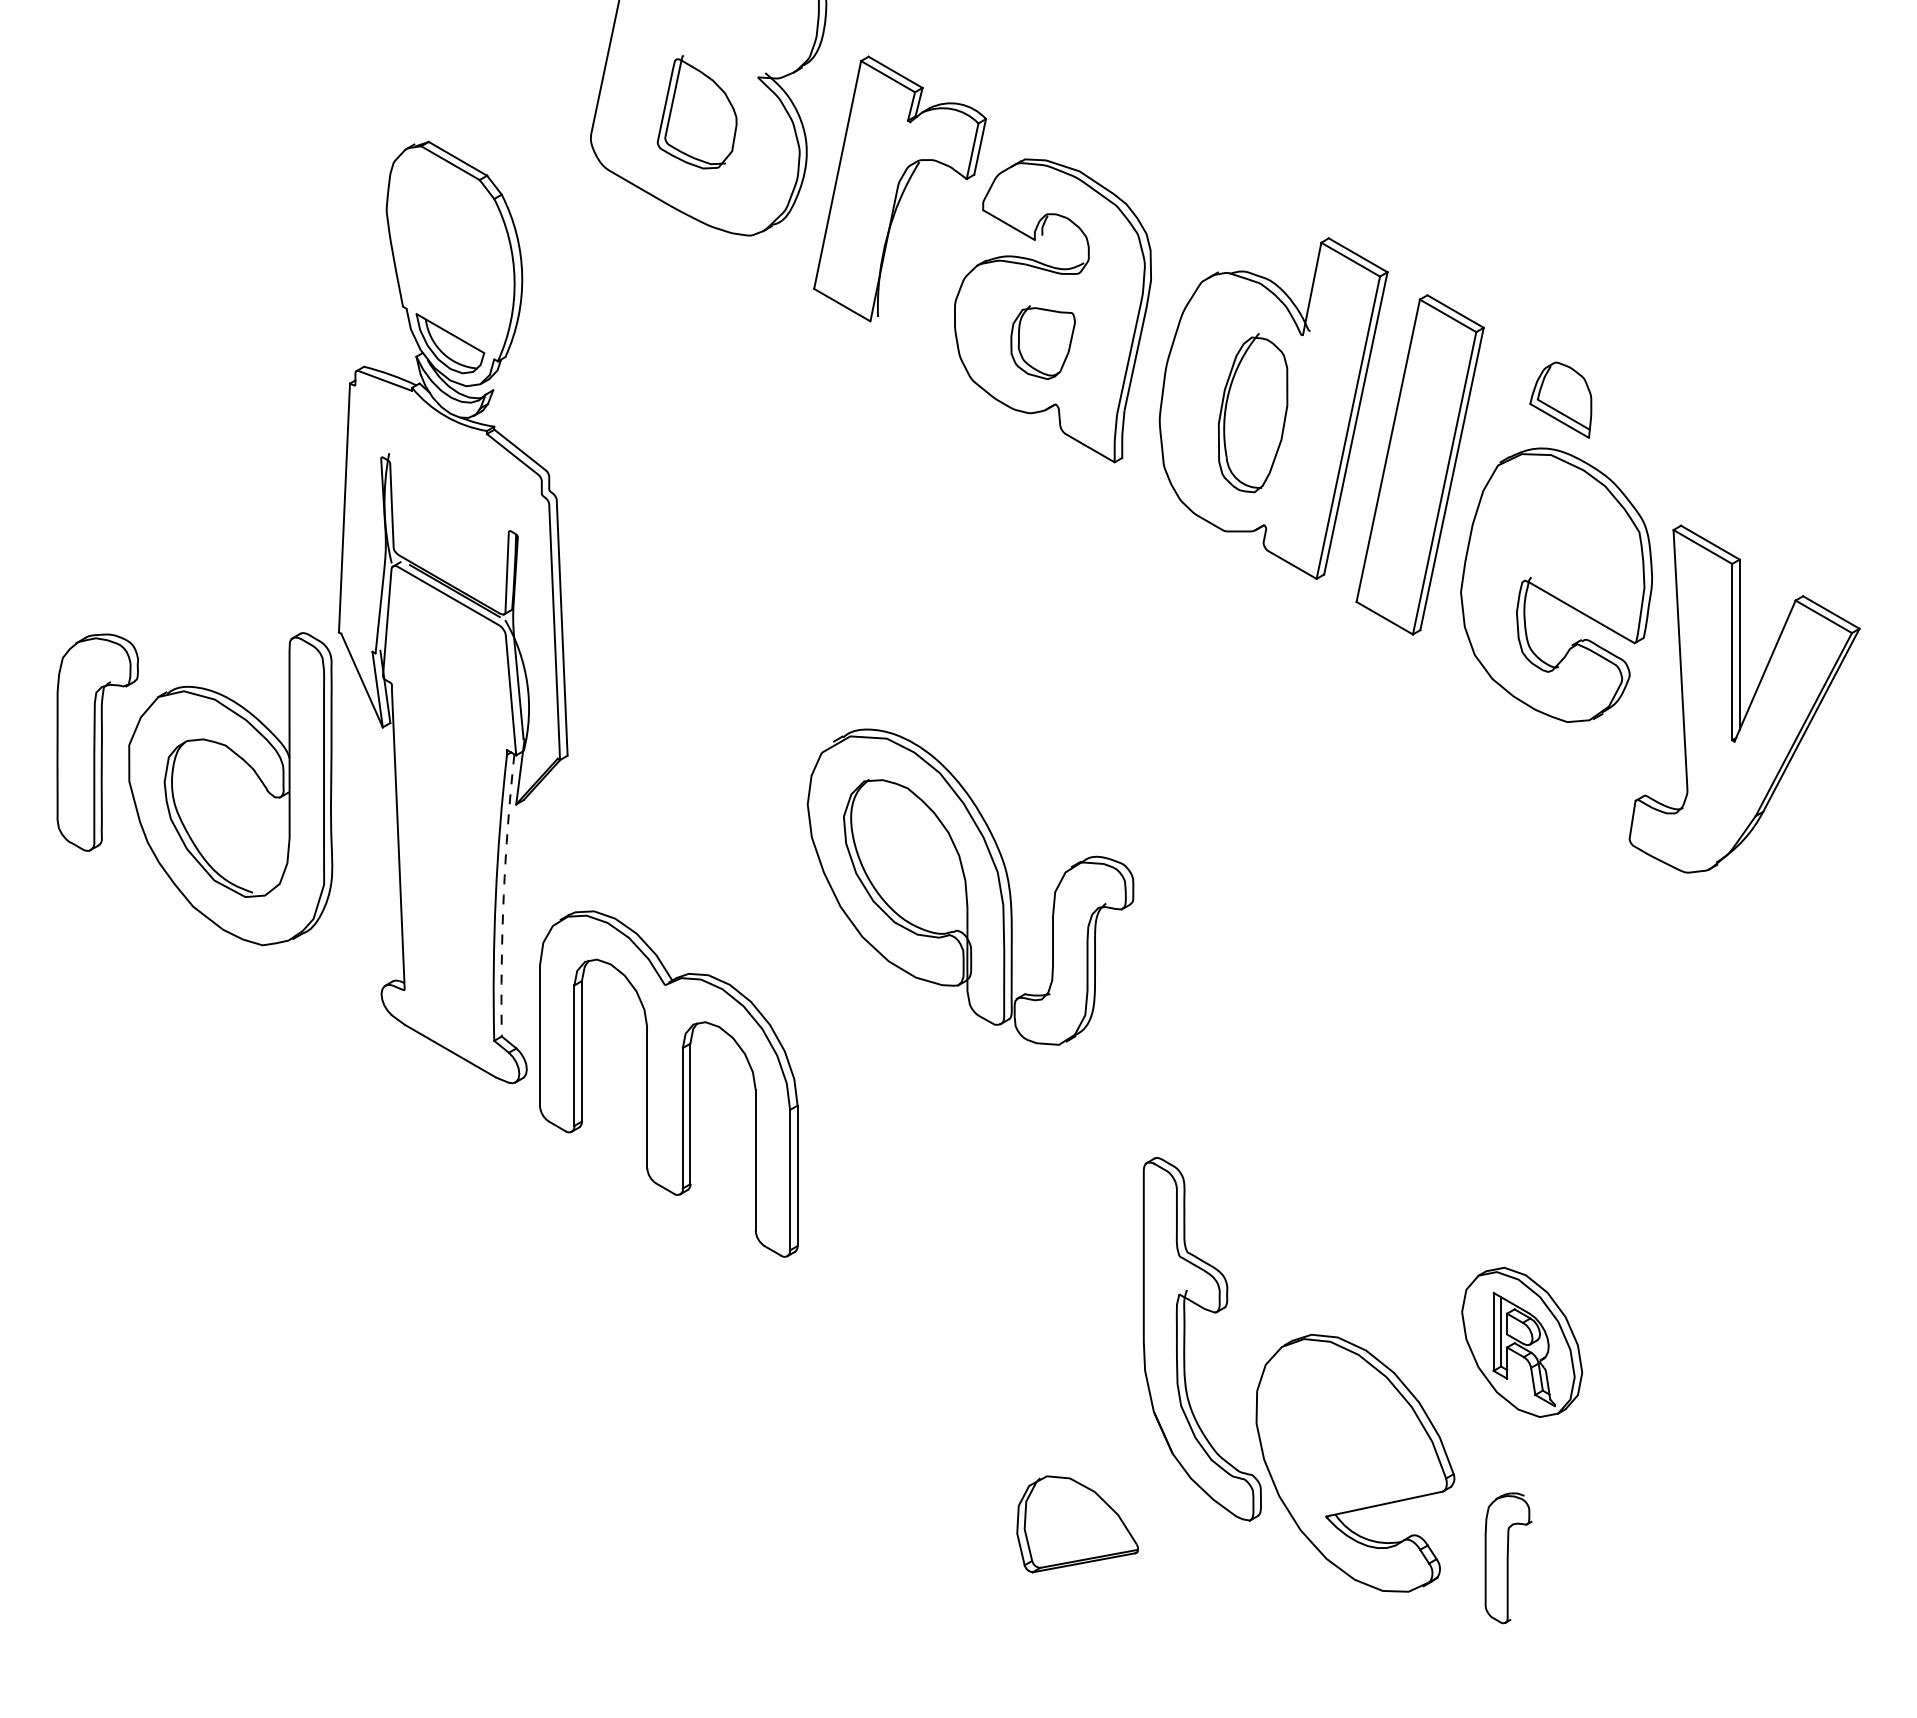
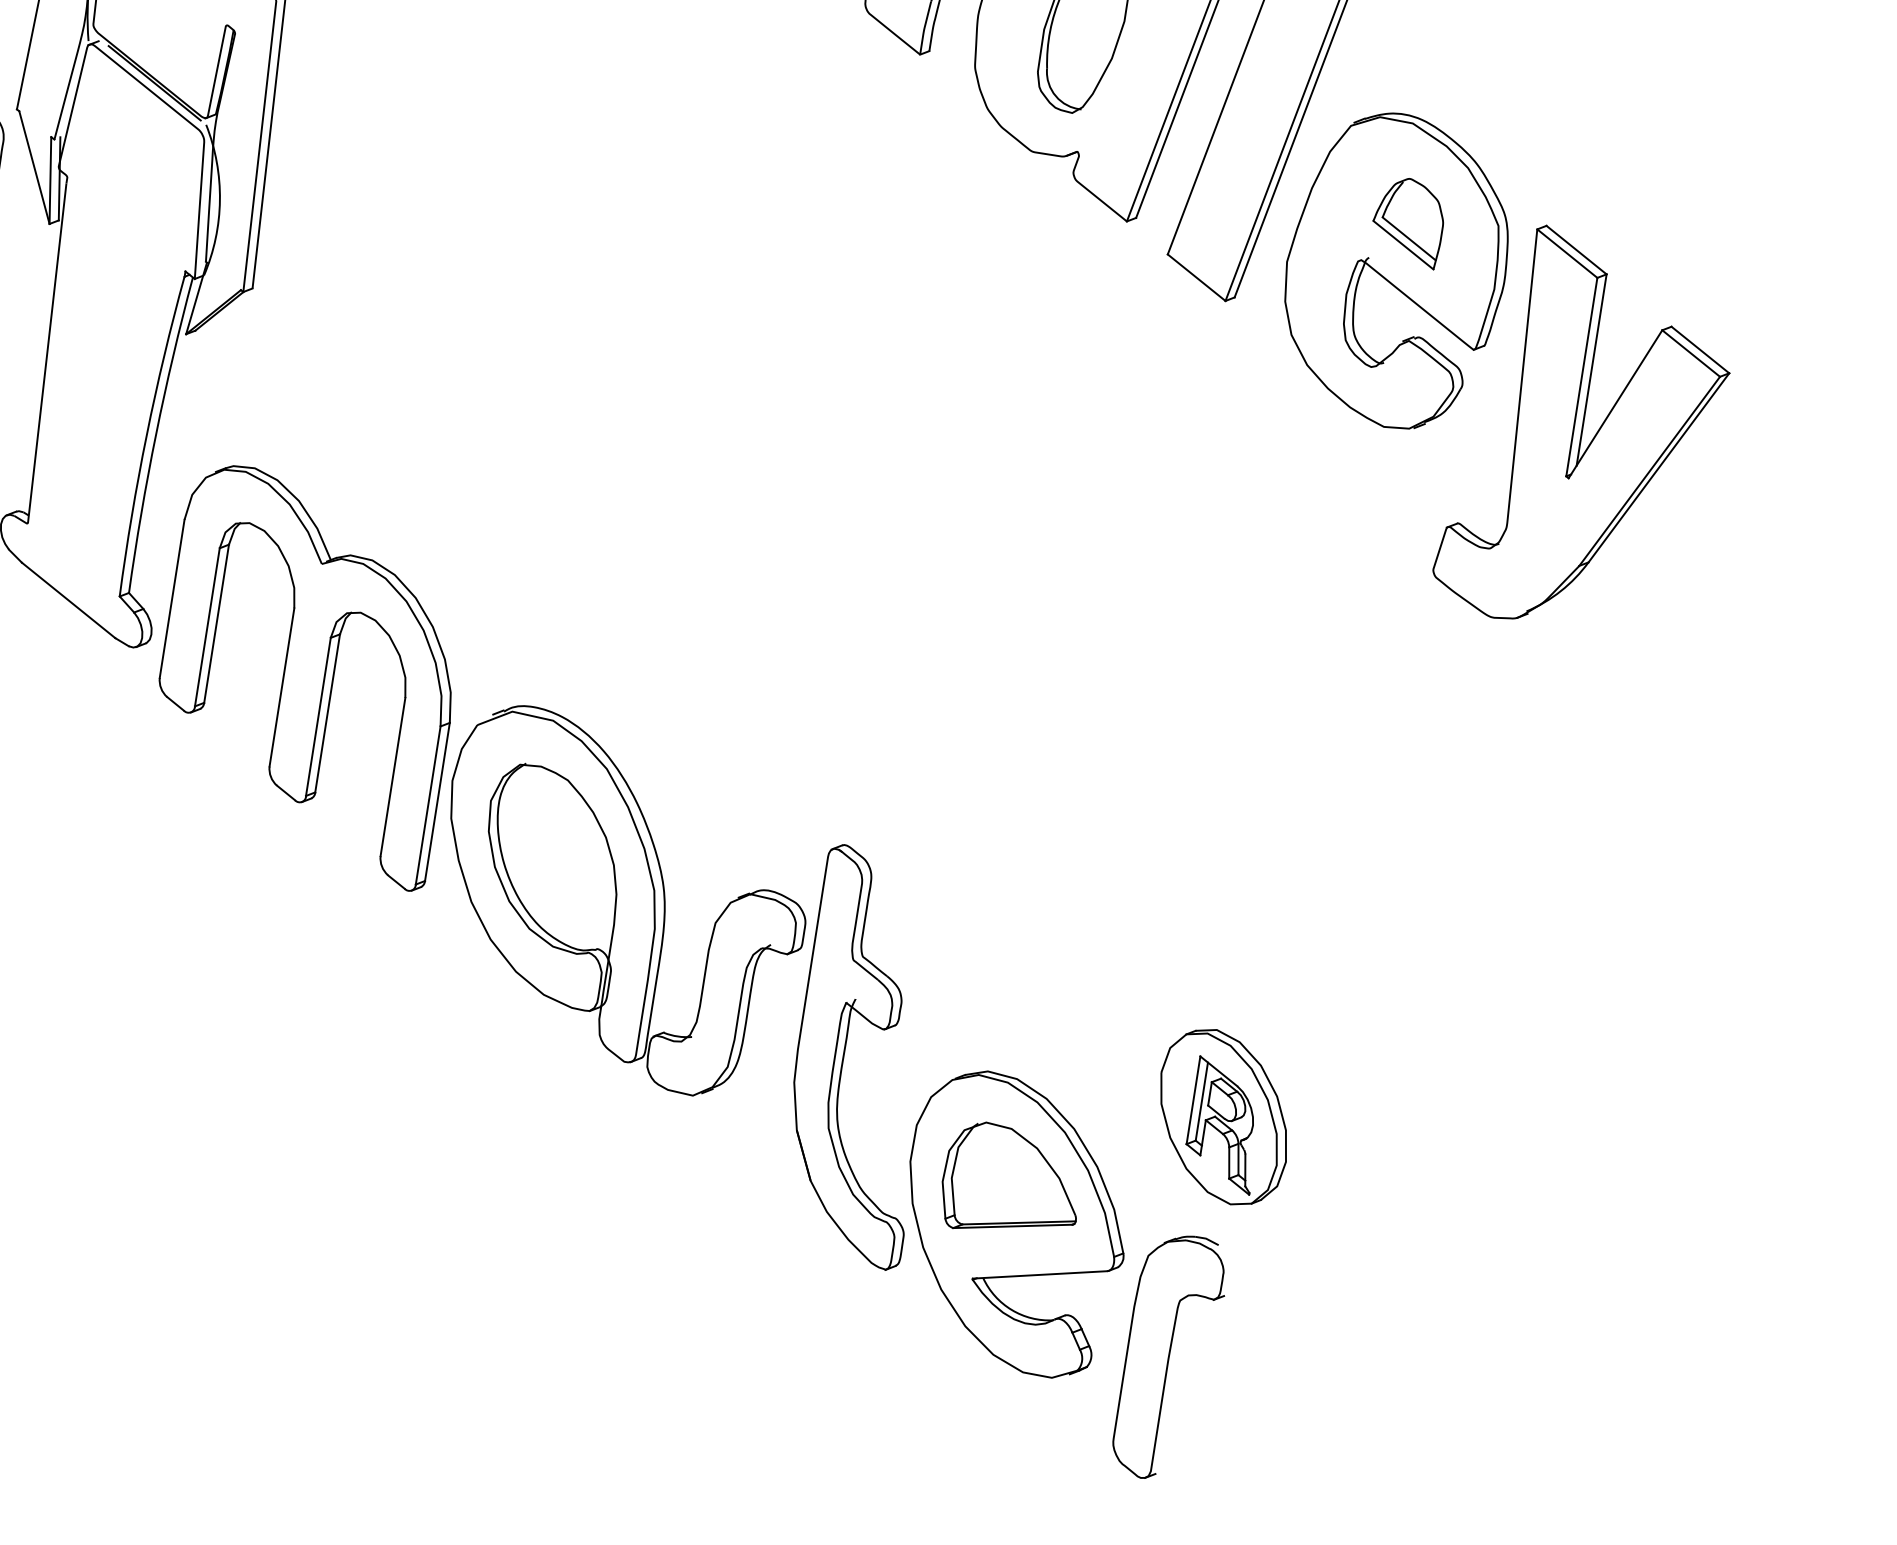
part: (1560, 399) -> (1408, 221), moved
part: (970, 886) -> (621, 901), moved
arc: (503, 895) -> (155, 434), dashed -> solid
part: (1077, 1524) -> (1012, 1182), moved
part: (1508, 1558) -> (1170, 1357), size x1.67

